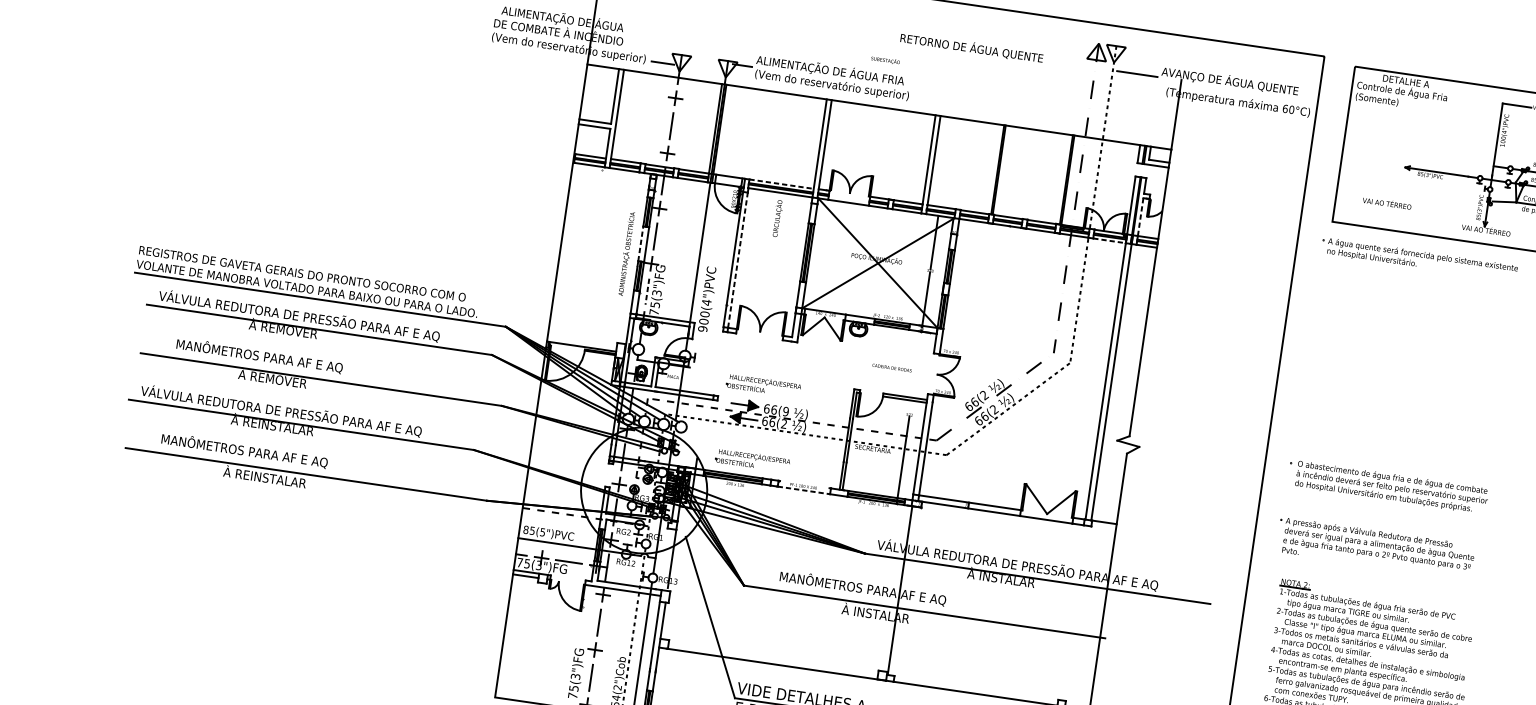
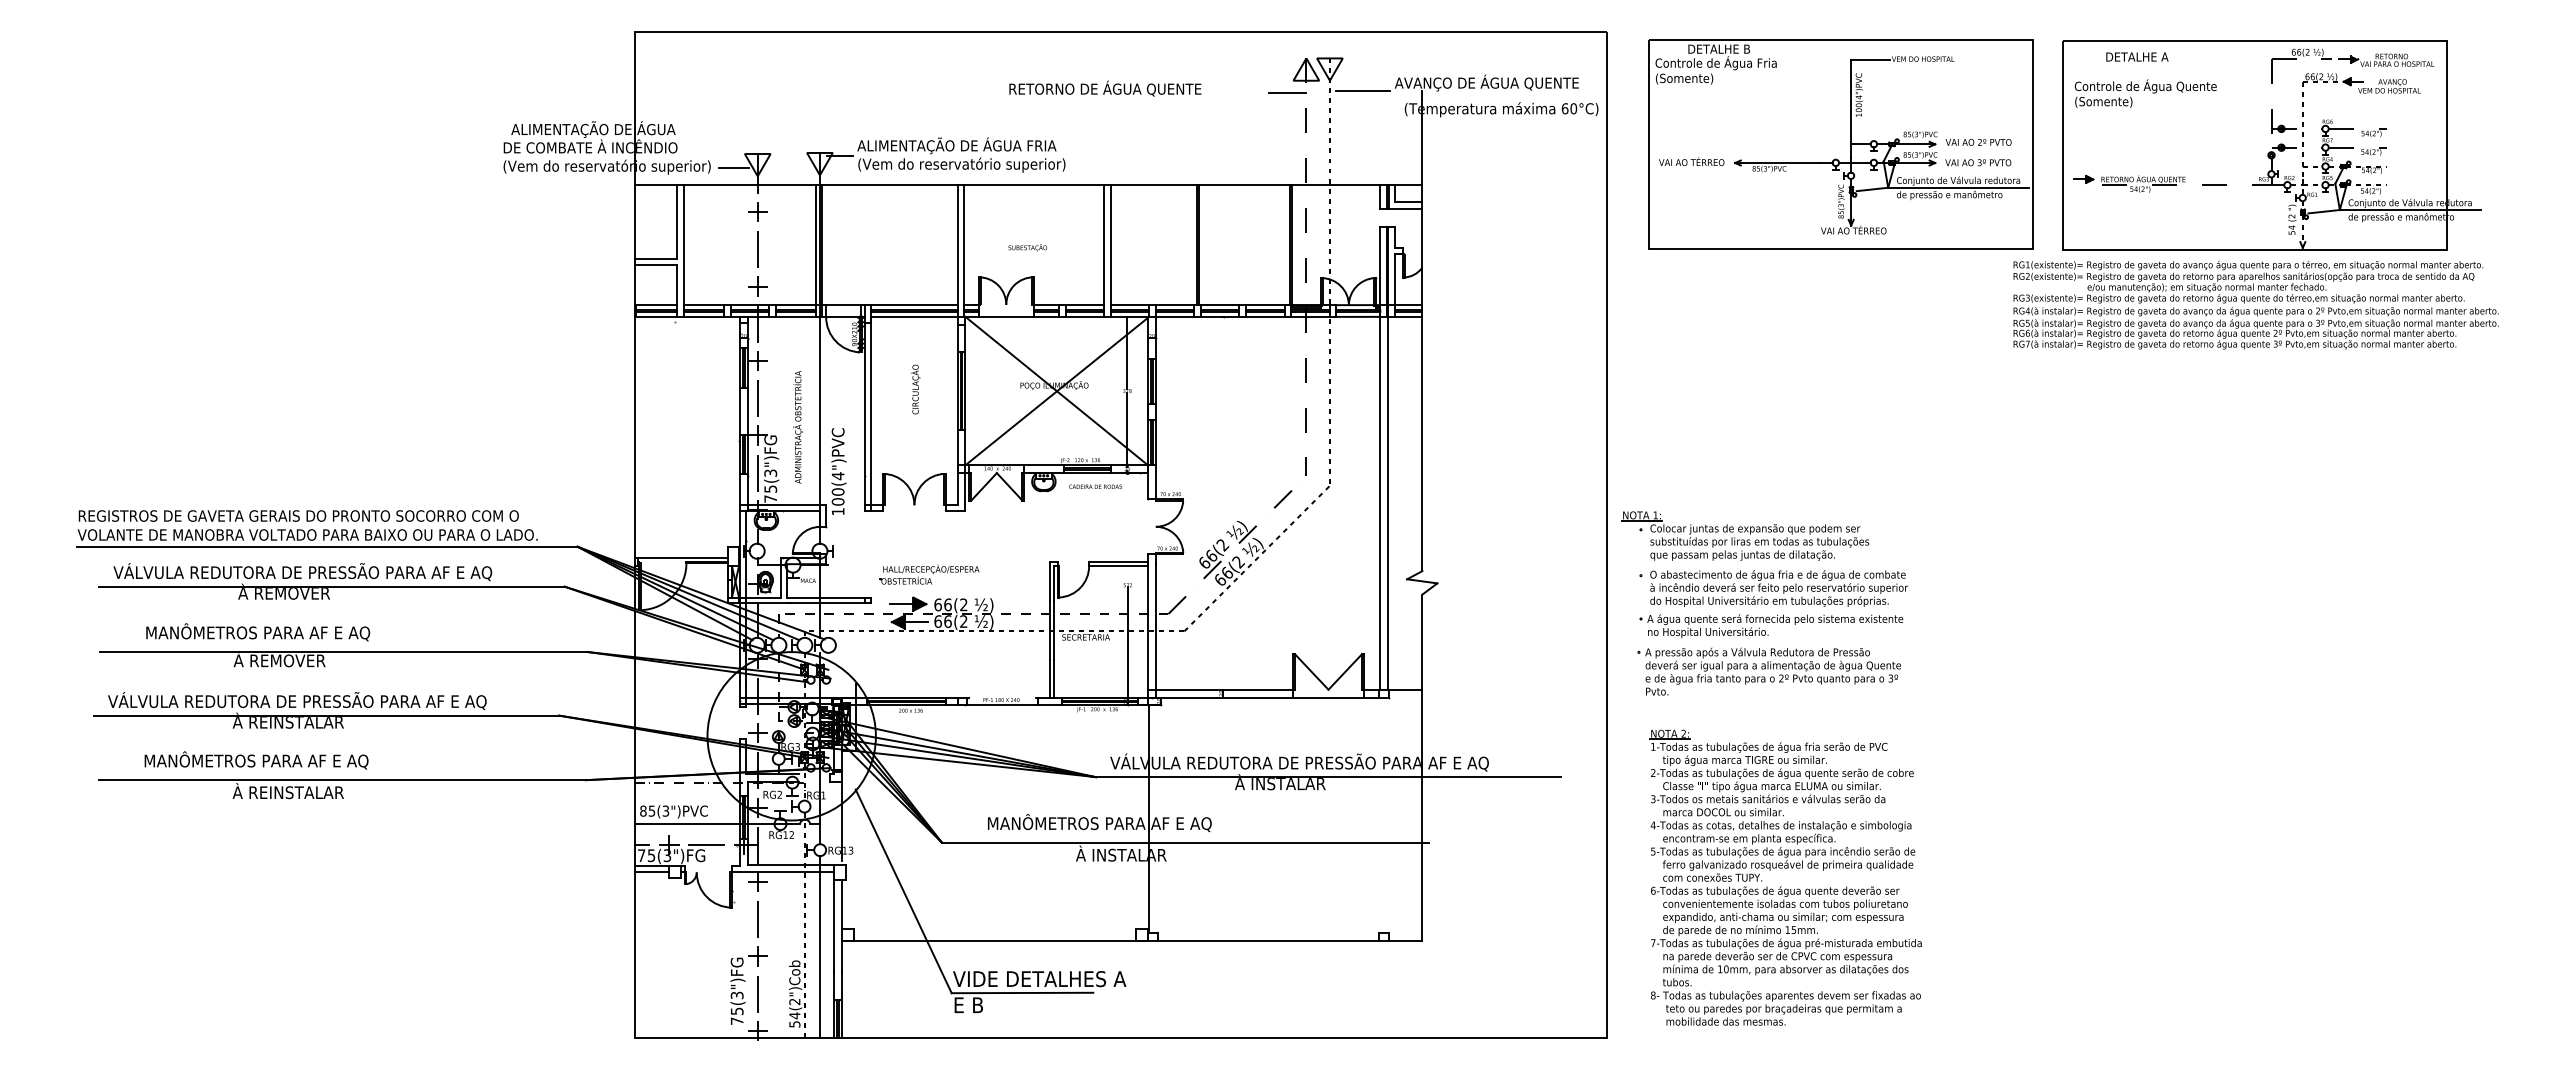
text: (972, 47) -> (1105, 88), moved
text: (885, 60) -> (1027, 247), moved
line: (1081, 66) -> (1287, 92), added
text: (1426, 83) -> (1746, 48), DETALHE A -> DETALHE B
line: (781, 184) -> (914, 305), dashed -> solid
text: (1387, 203) -> (1691, 161), moved
line: (1140, 217) -> (1394, 279), dashed -> solid
text: (777, 218) -> (915, 389), moved
line: (1109, 240) -> (1358, 316), dashed -> solid
line: (640, 243) -> (739, 410), dashed -> solid
text: (626, 254) -> (797, 427), moved
line: (738, 257) -> (871, 410), dashed -> solid
text: (1419, 259) -> (1771, 625), moved
line: (647, 291) -> (757, 473), dashed -> solid
text: (702, 328) -> (837, 511), 900(4")PVC -> 100(4")PVC
text: (892, 367) -> (1095, 486), moved
text: (785, 411) -> (963, 604), 66(9 -> 66(2
part: (1372, 444) -> (1745, 535), added
part: (752, 460) -> (929, 675), removed
line: (804, 490) -> (1003, 705), dashed -> solid
text: (542, 531) -> (665, 810), 85(5")PVC -> 85(3")PVC

